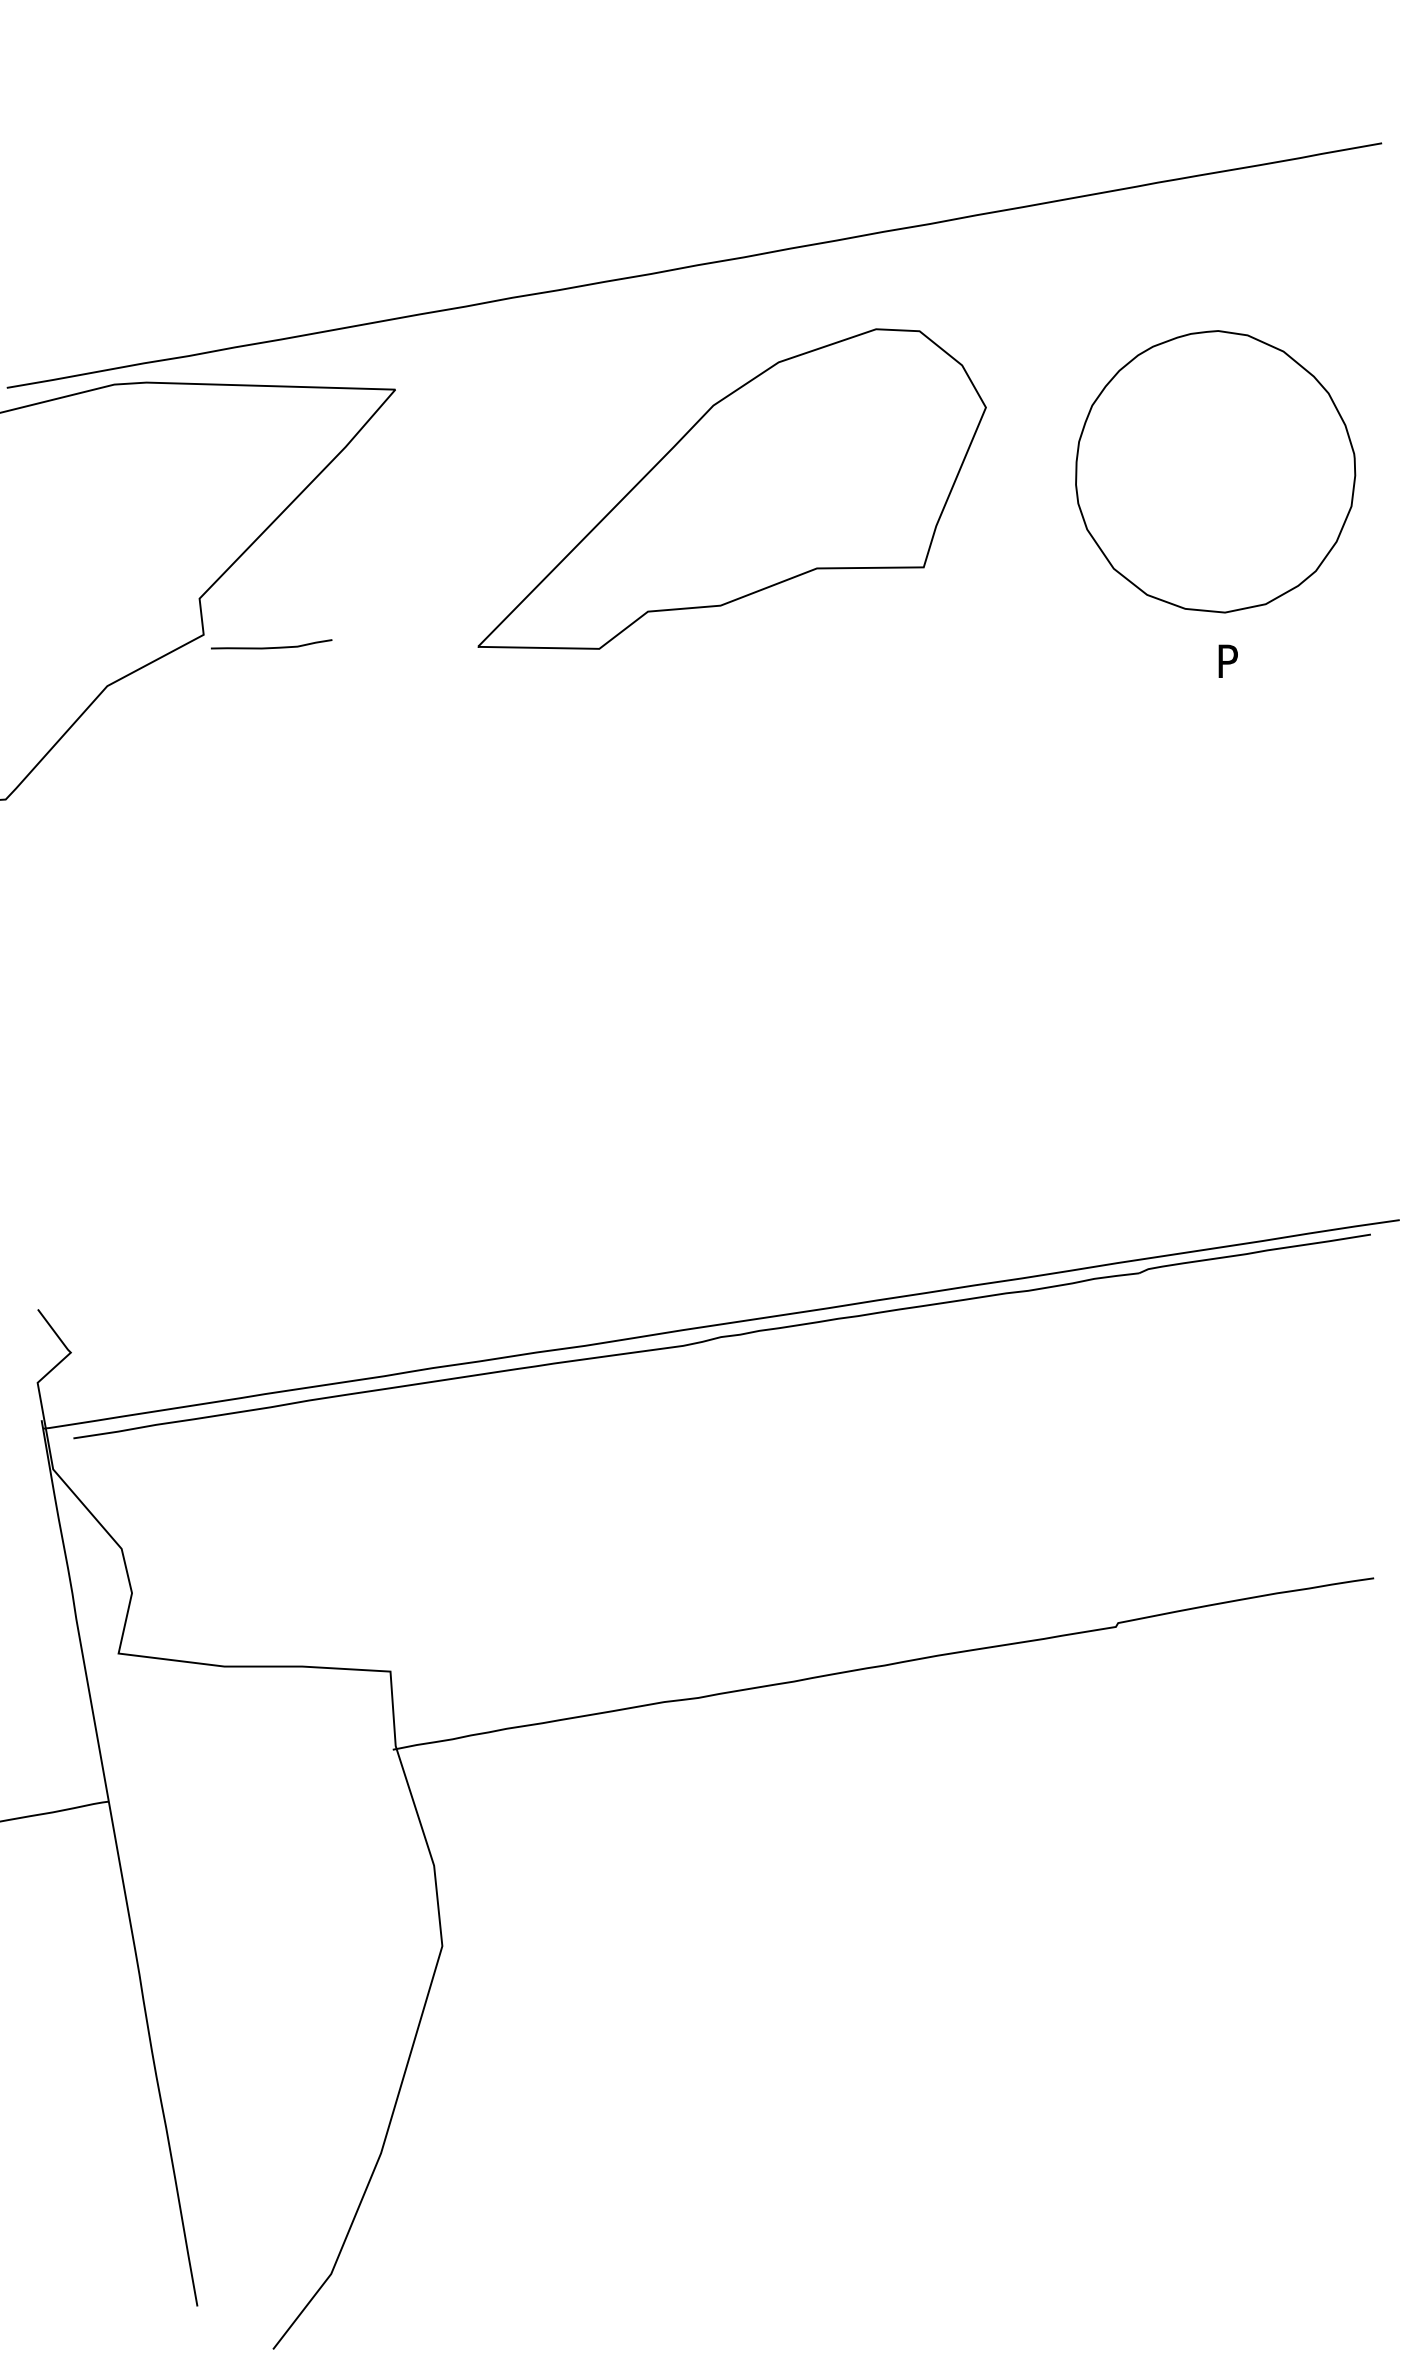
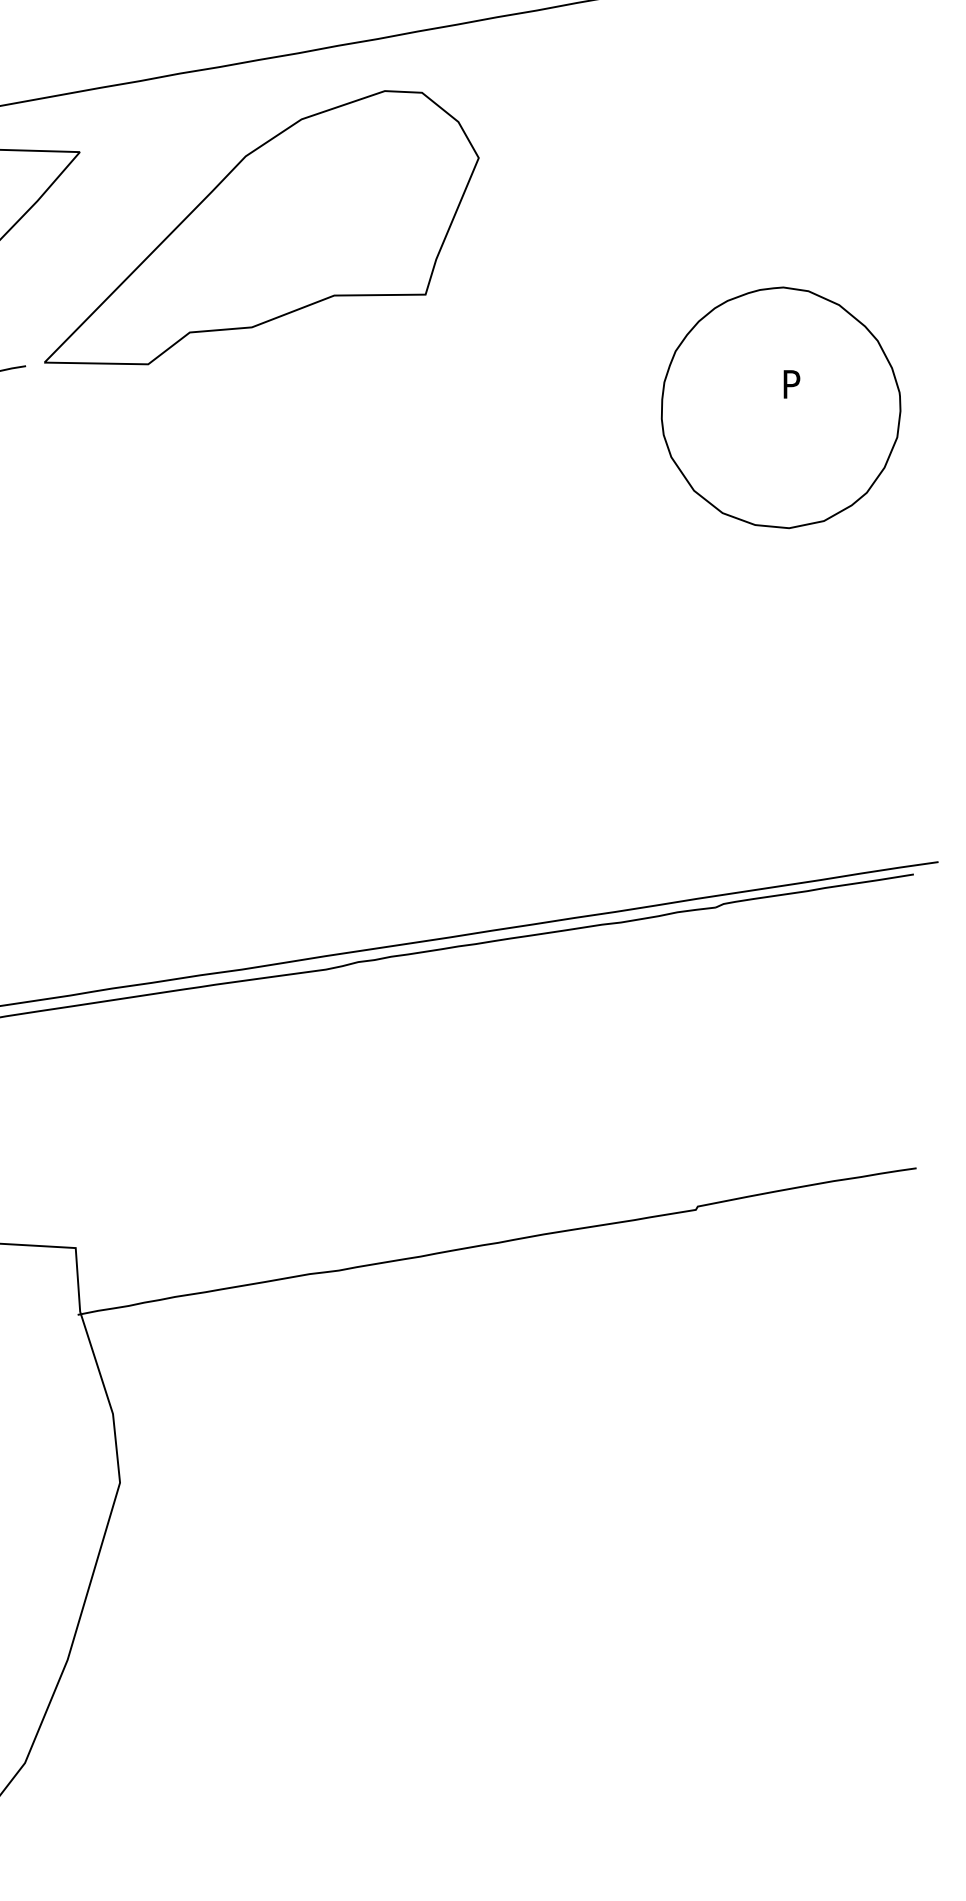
part: (1215, 471) -> (781, 407), moved
part: (731, 488) -> (261, 227), moved

